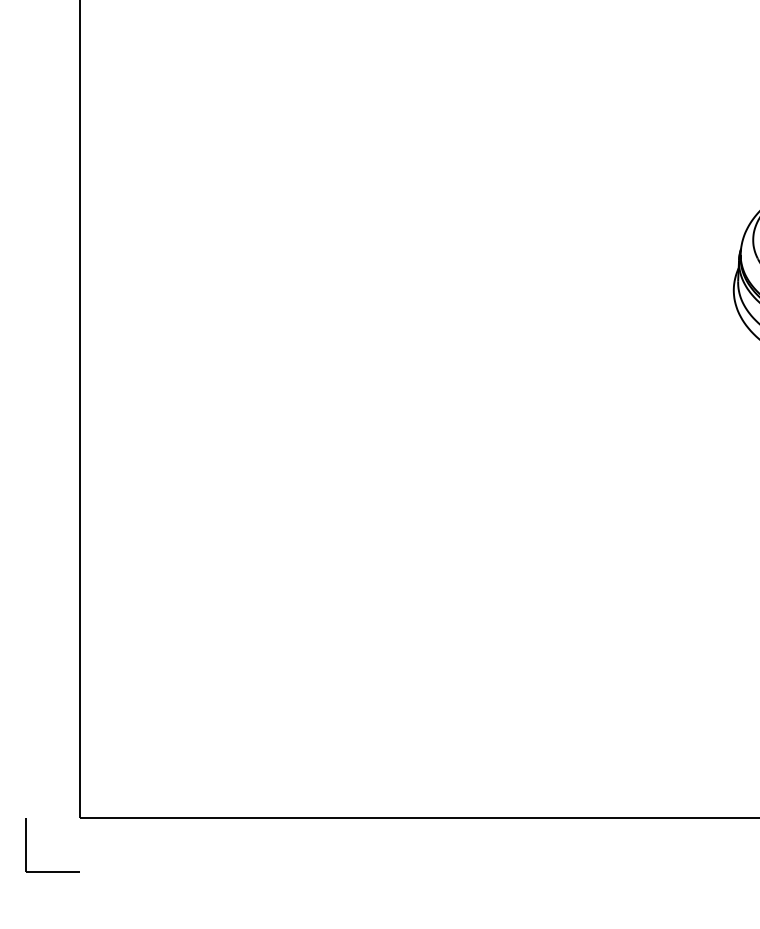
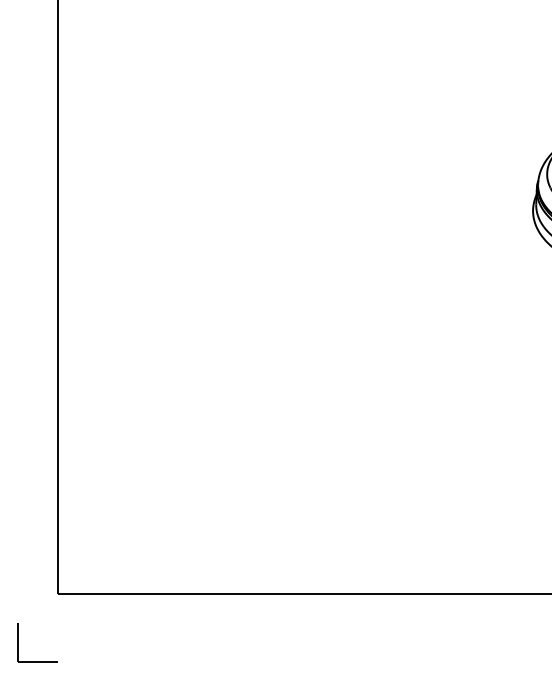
part: (26, 845) -> (19, 642), moved

